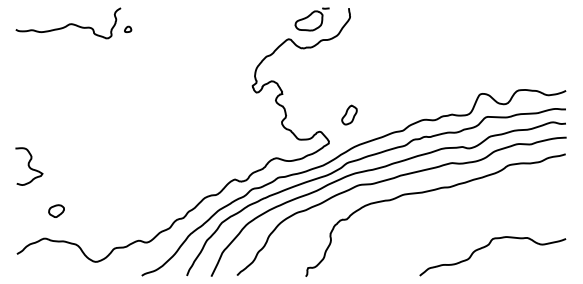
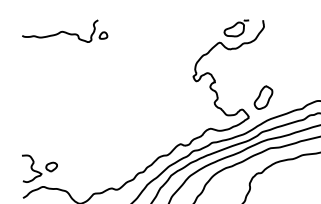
part: (127, 29) -> (102, 35), size x1.67
part: (349, 114) -> (263, 97), size x1.67
curve: (29, 166) -> (32, 168), moved

